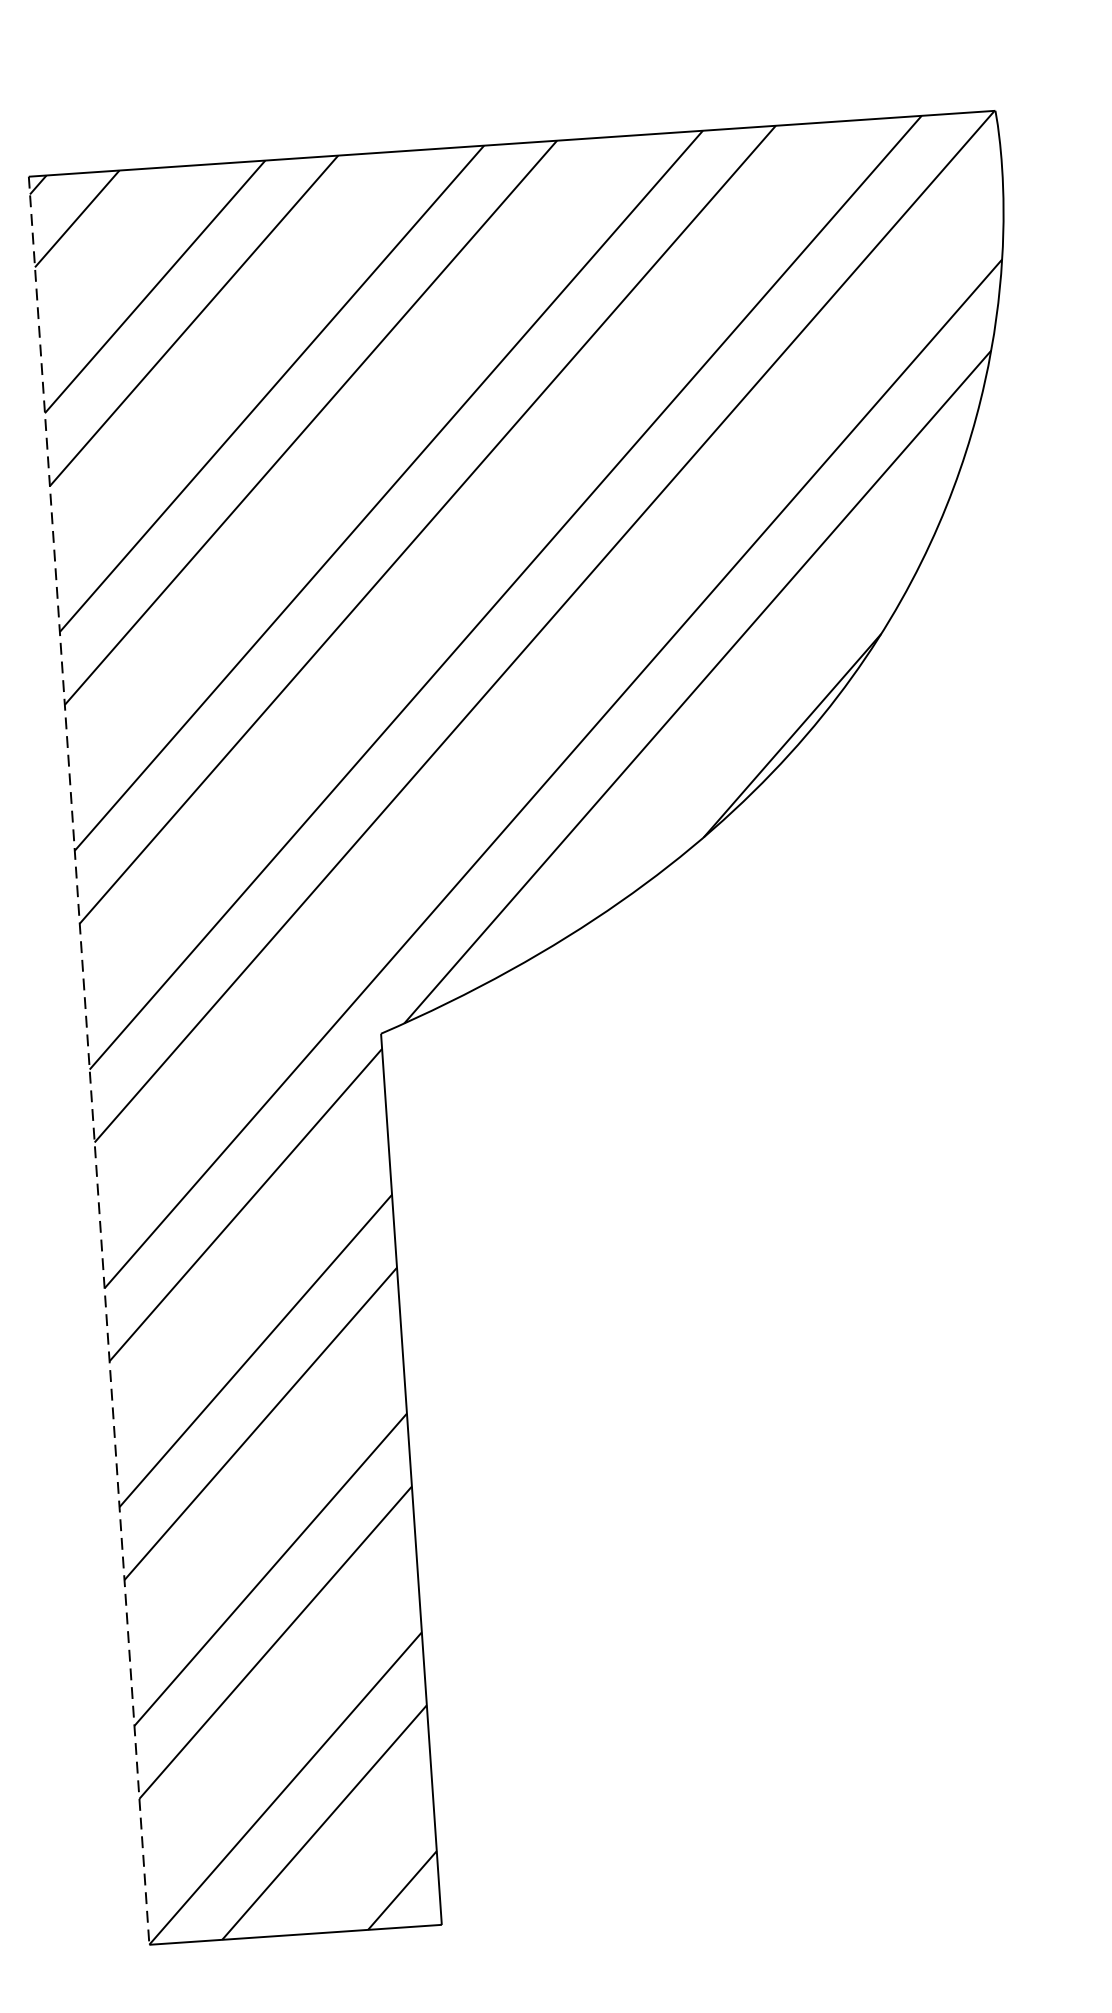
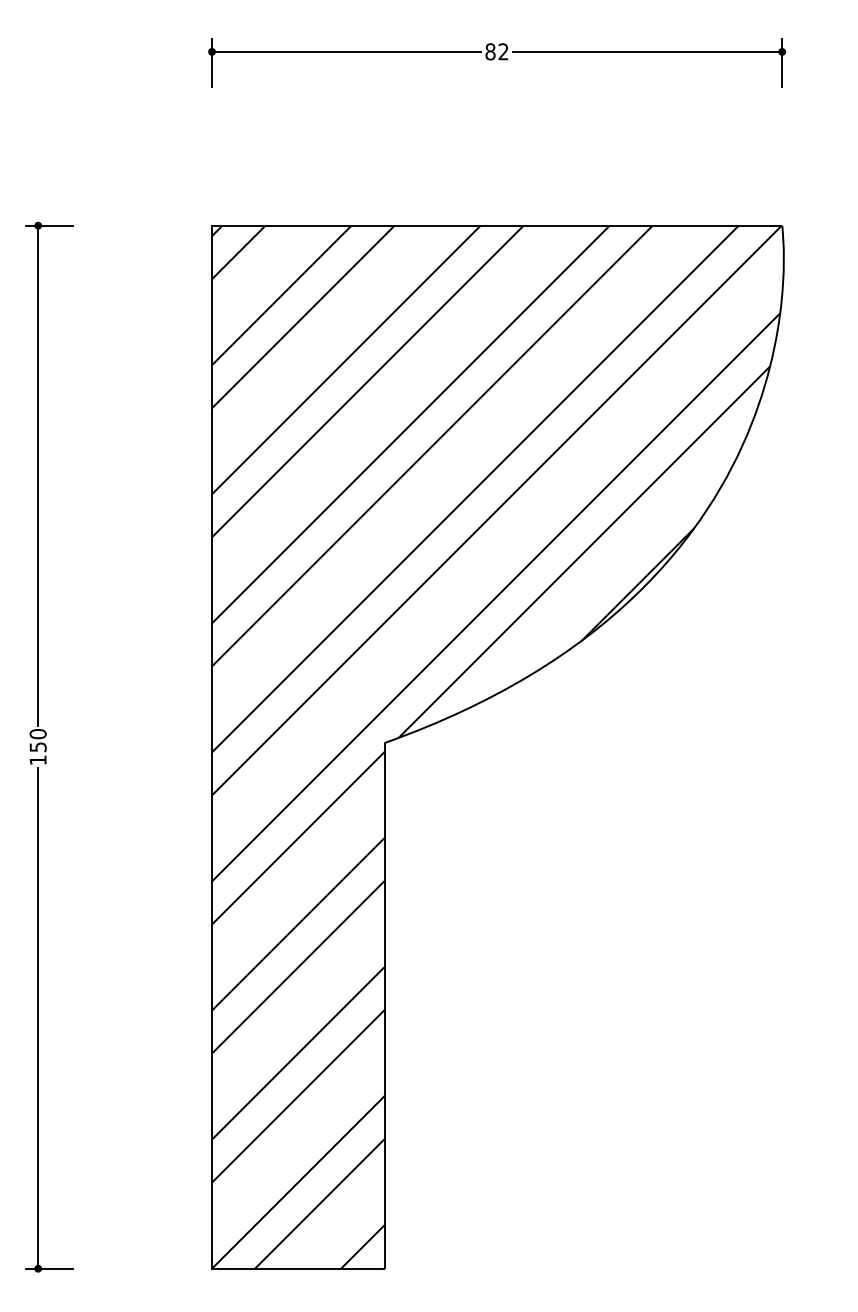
line: (89, 1061) -> (212, 747), dashed -> solid

